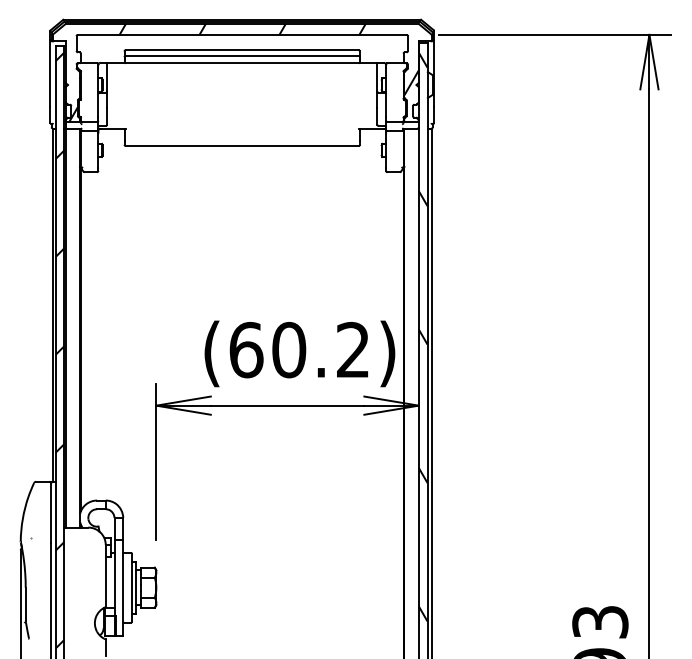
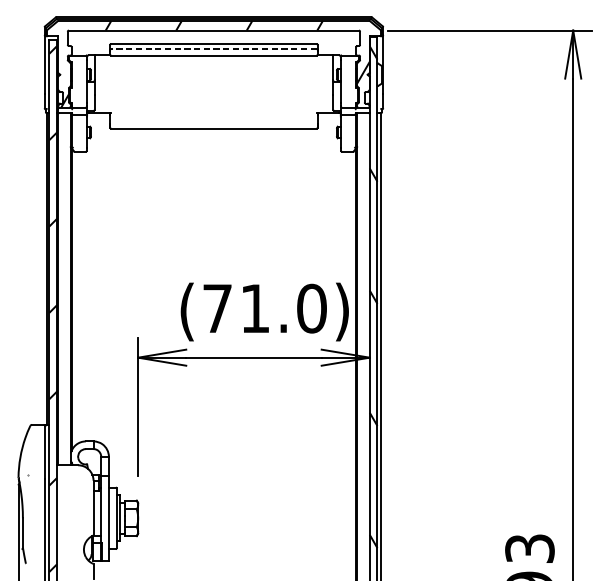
line: (241, 55) -> (213, 48), solid -> dashed
text: (299, 349) -> (264, 308), (60.2) -> (71.0)

